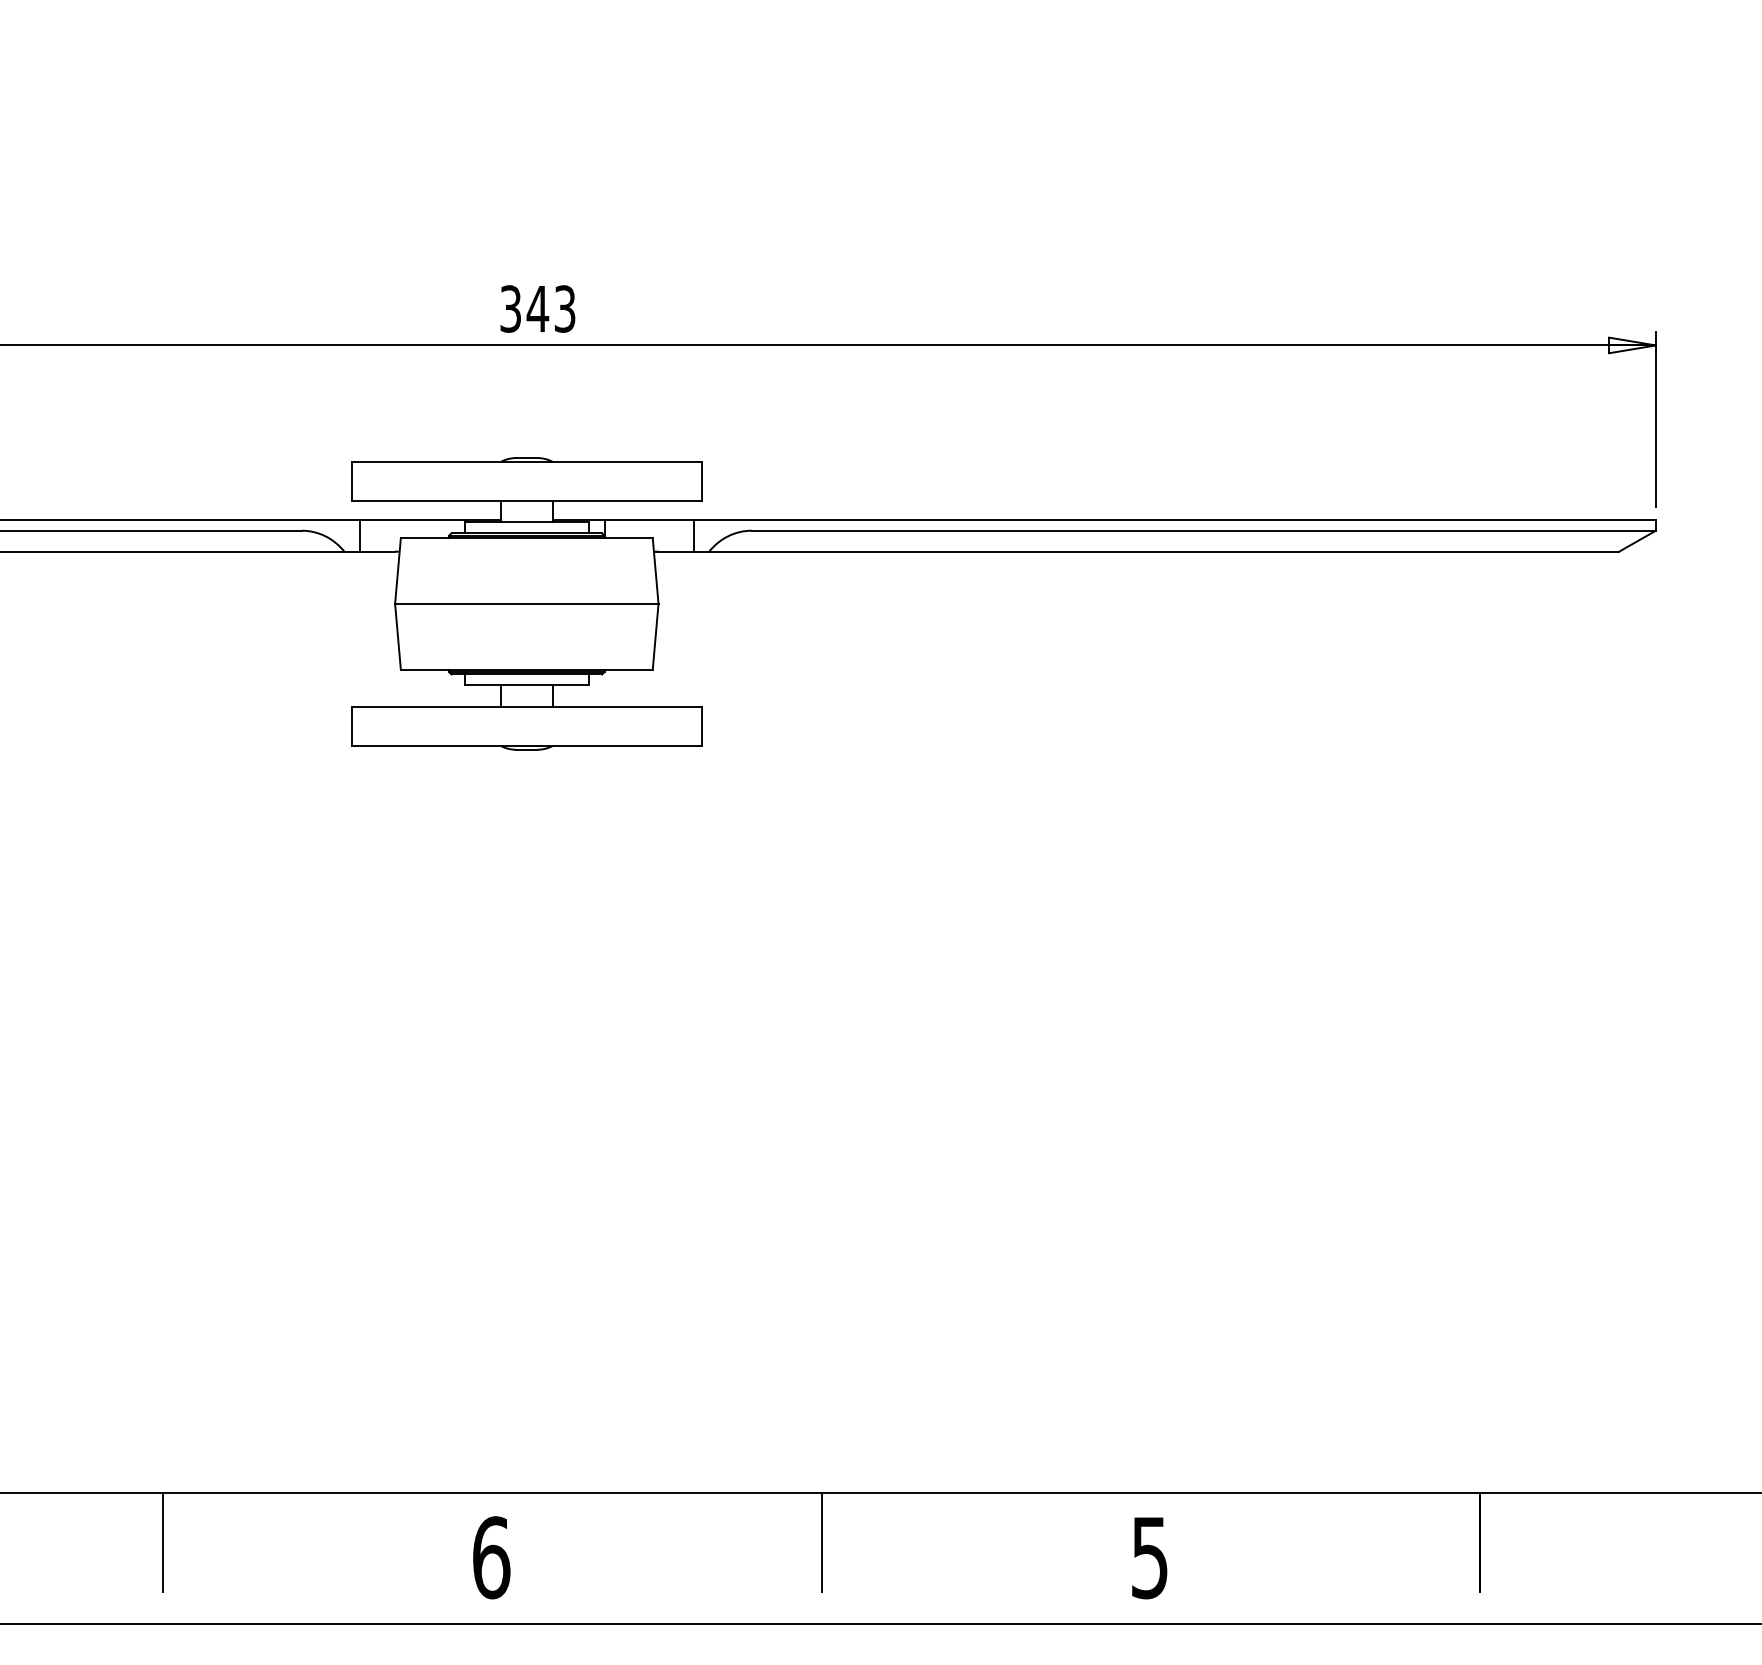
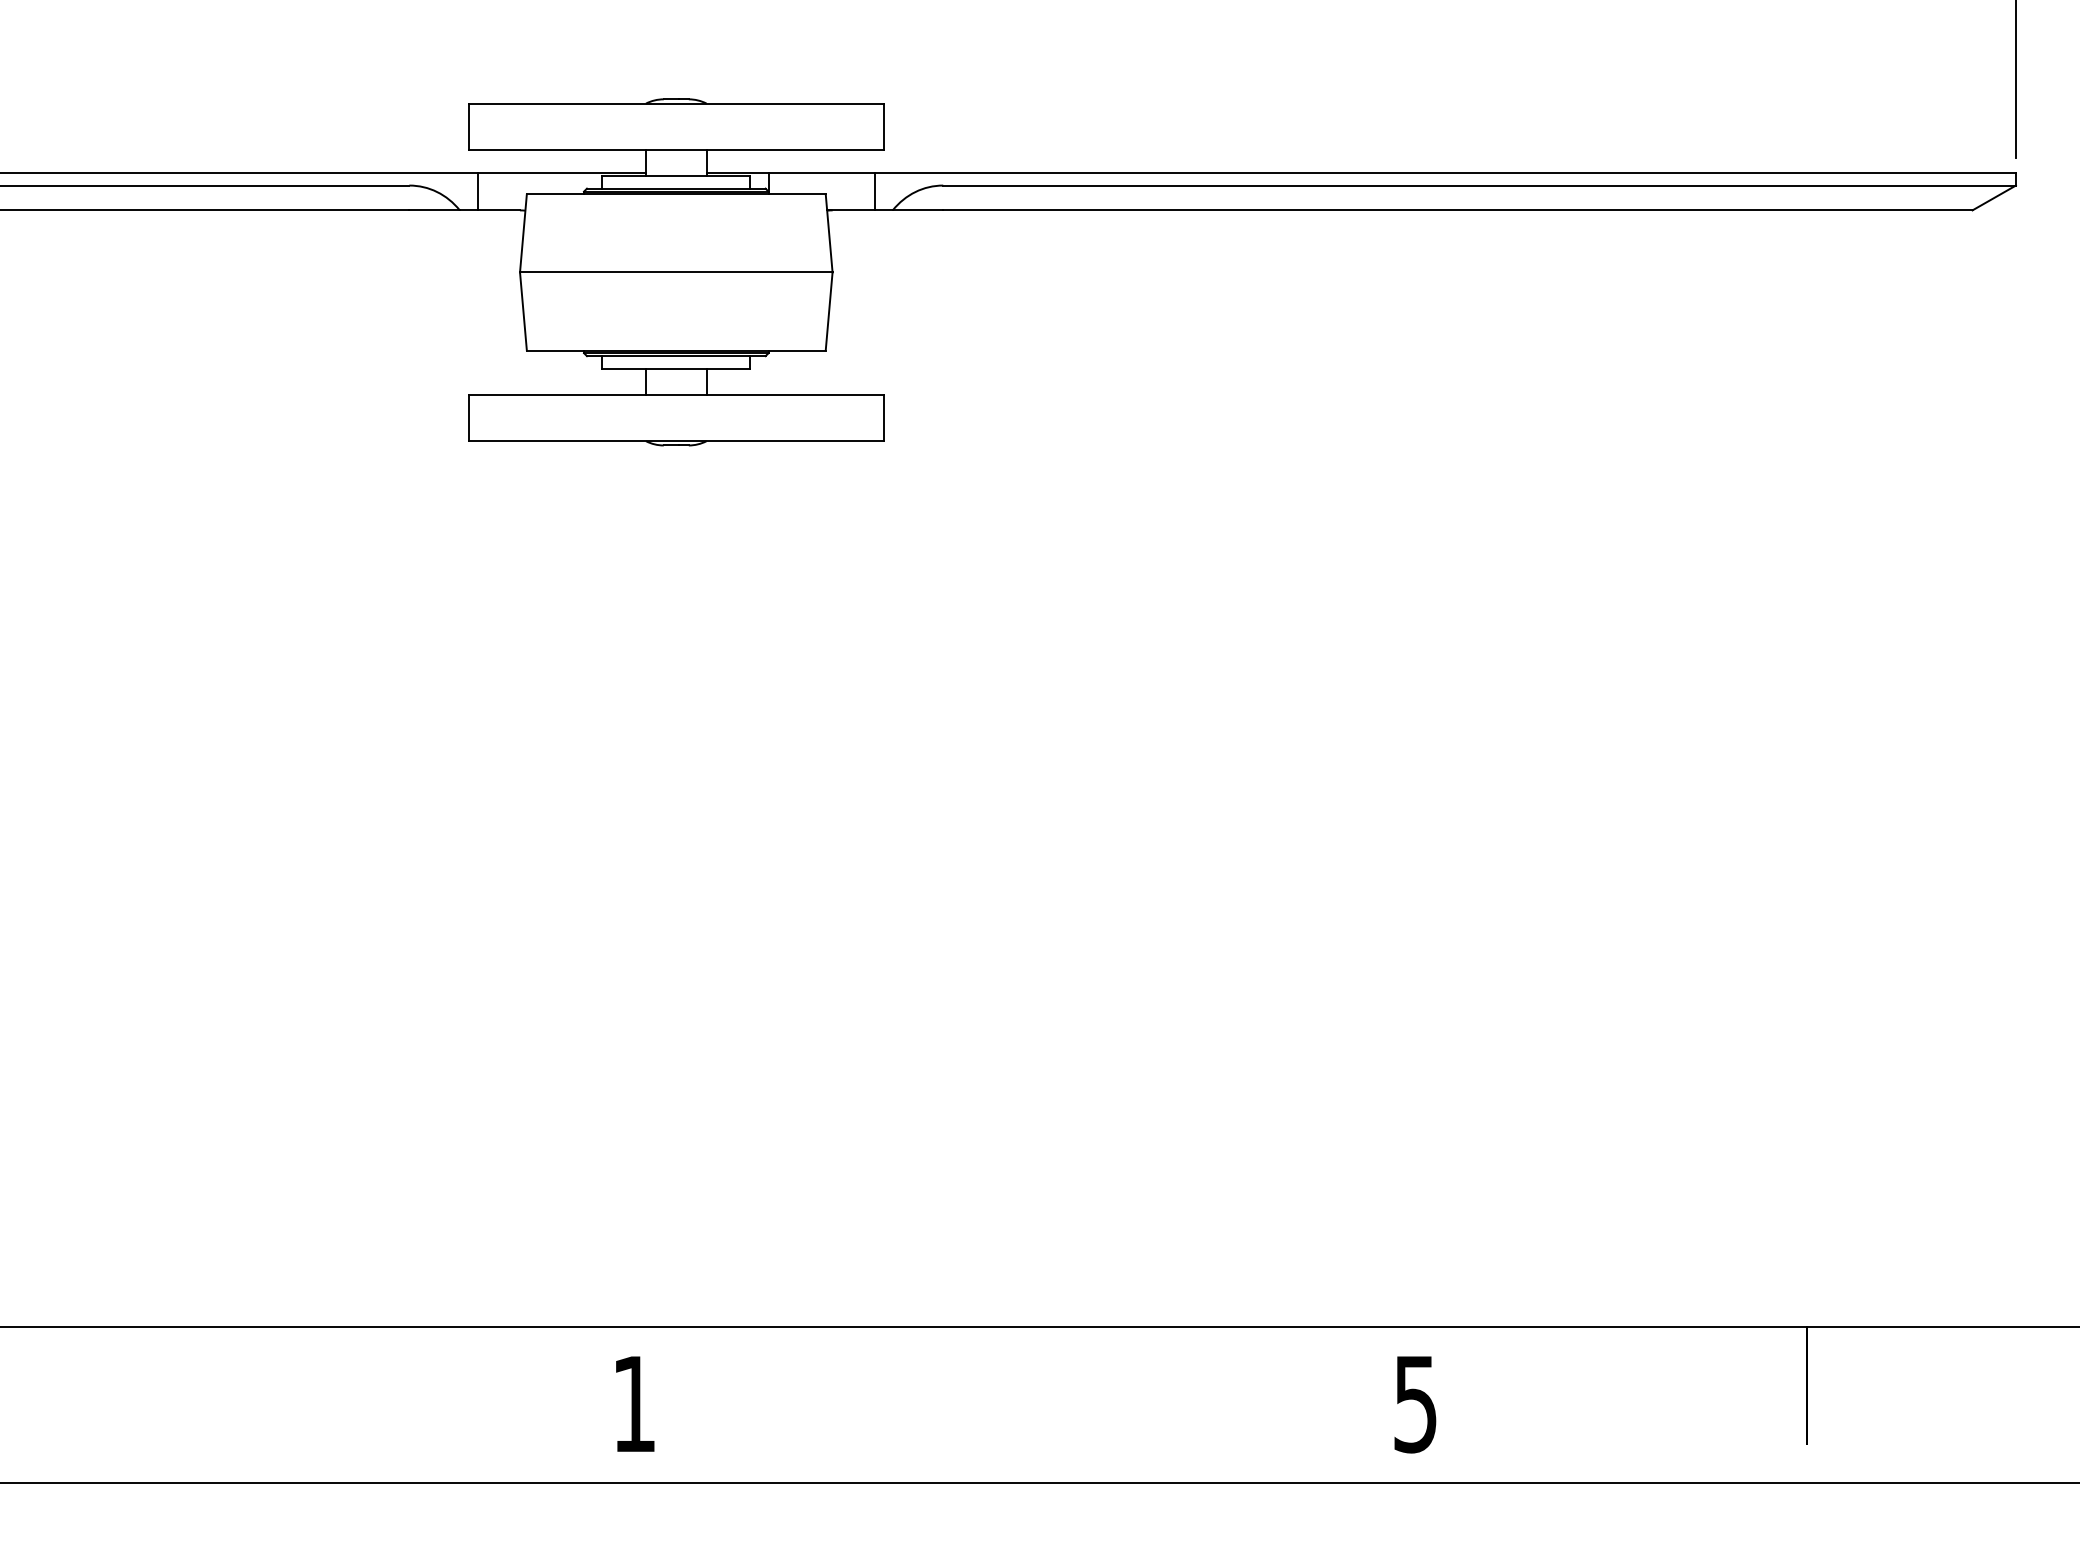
line: (163, 1541) -> (245, 1384), removed
line: (821, 1541) -> (1025, 1384), removed
text: (491, 1557) -> (634, 1403), 6 -> 1

